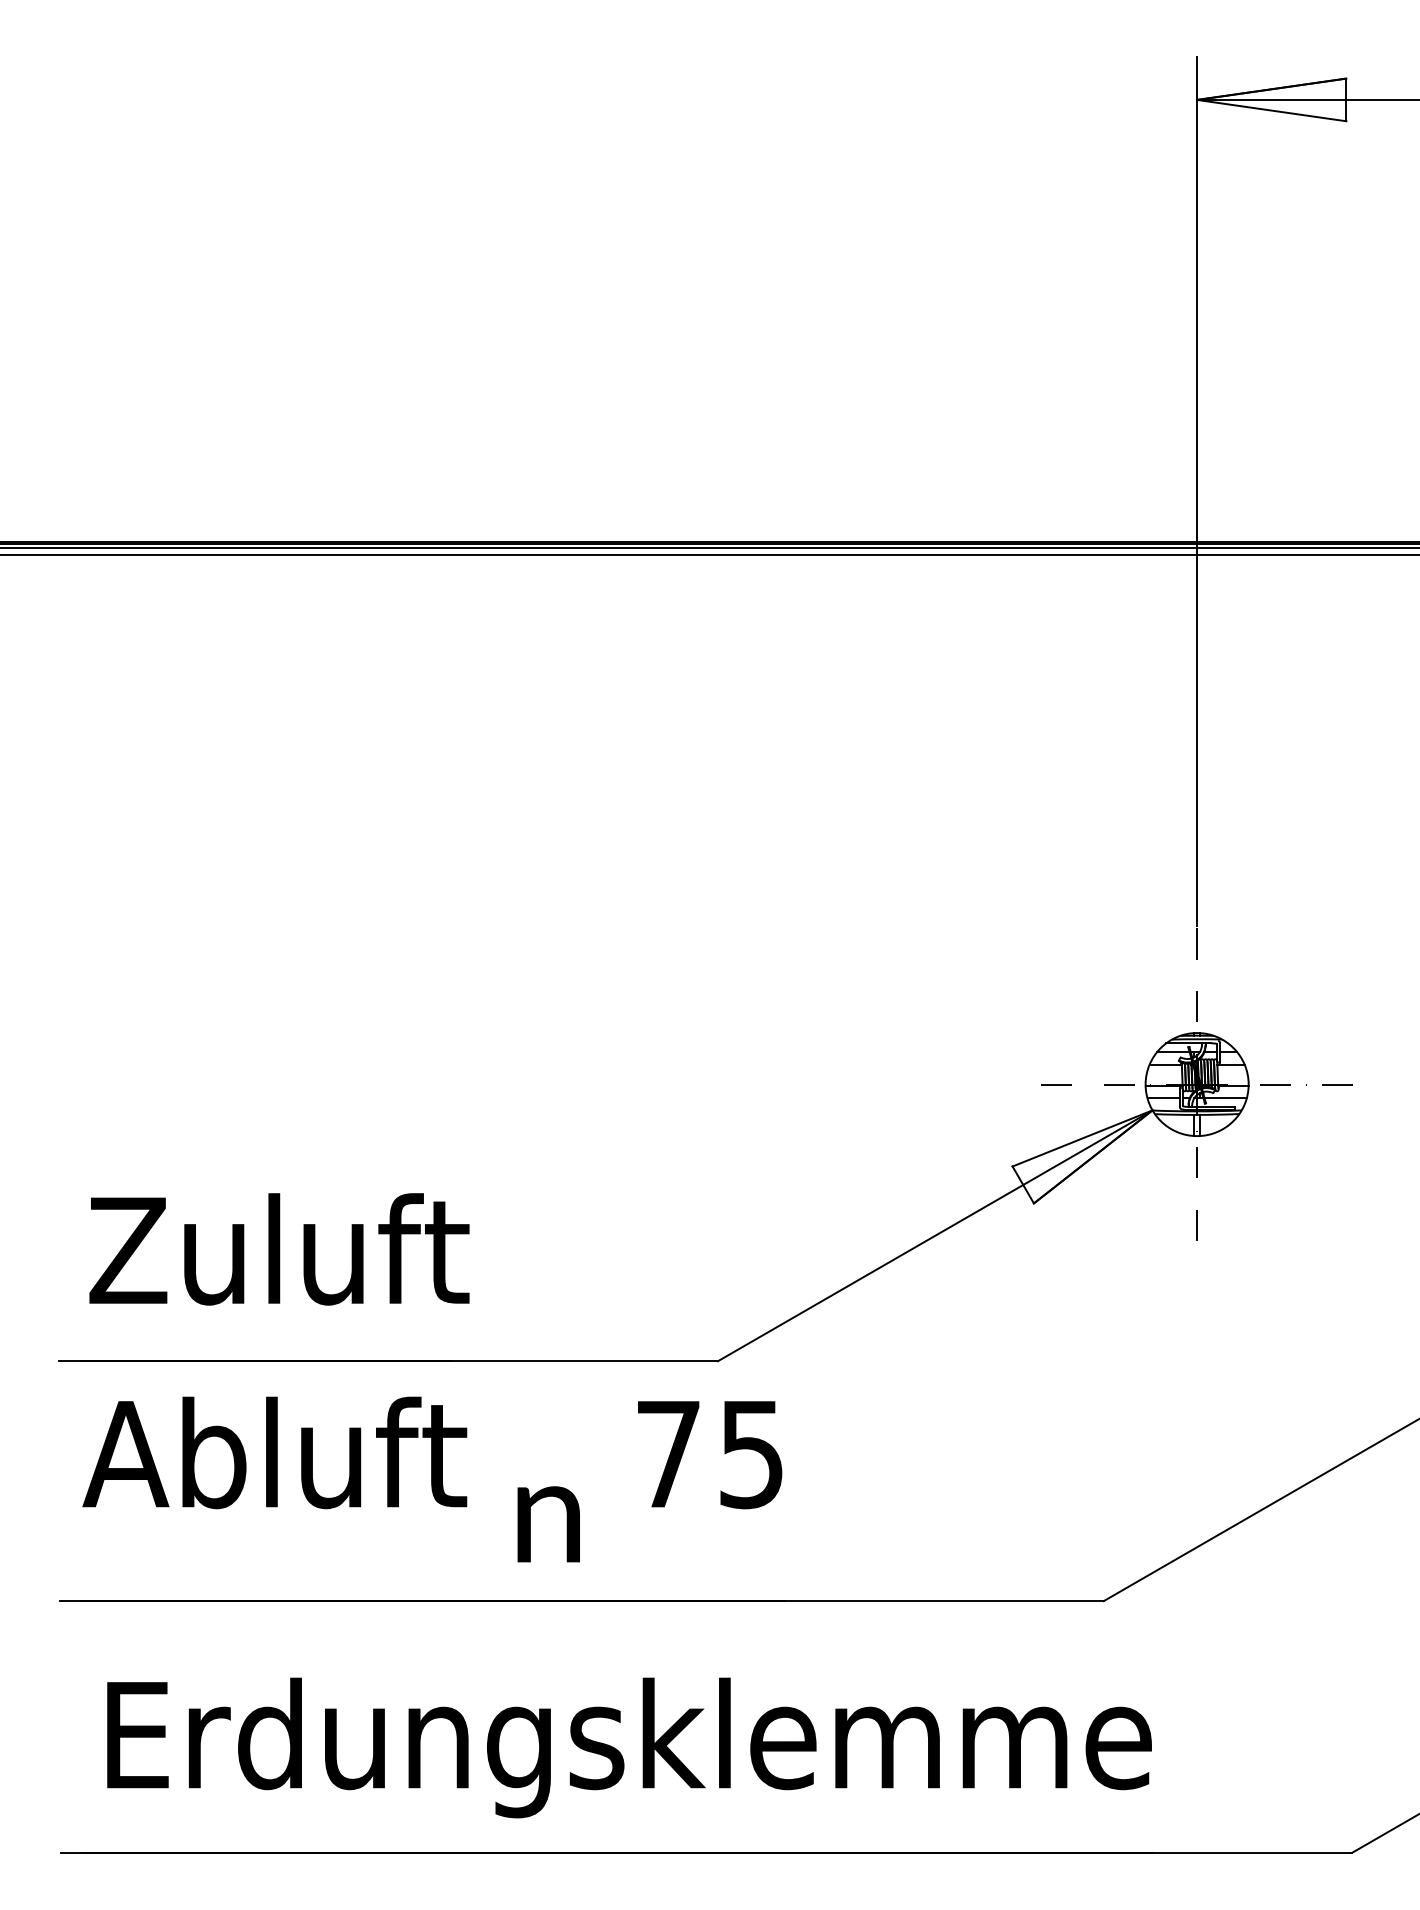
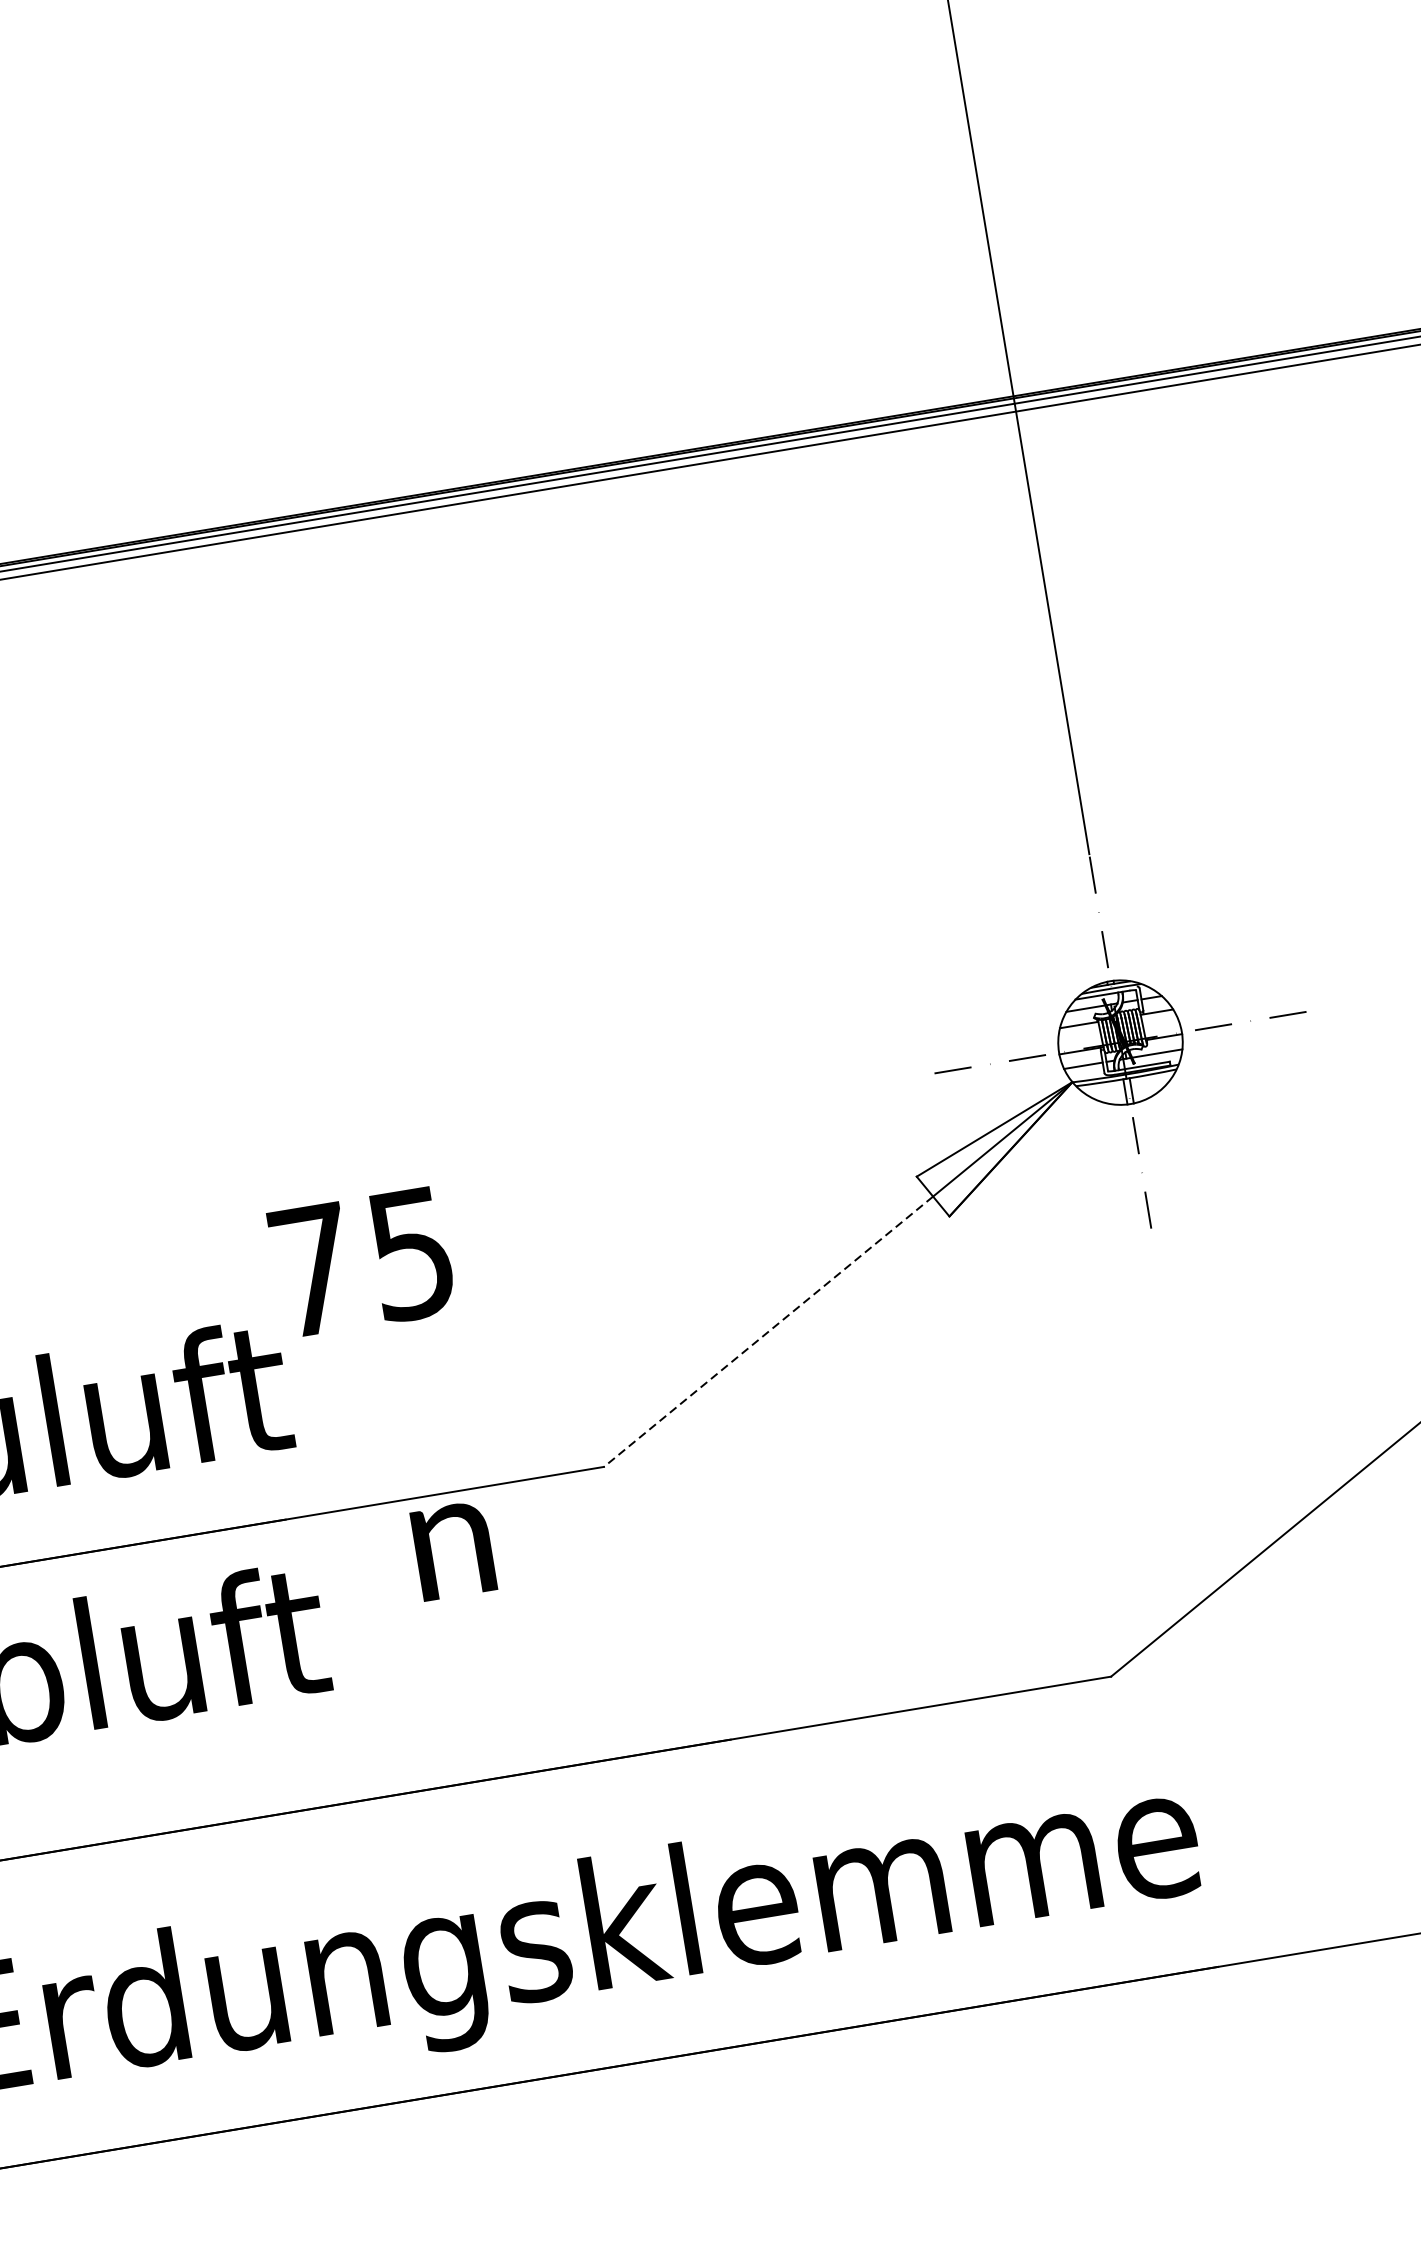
line: (870, 1273) -> (768, 1332), solid -> dashed
text: (710, 1455) -> (362, 1263), moved
text: (548, 1524) -> (453, 1550), moved

